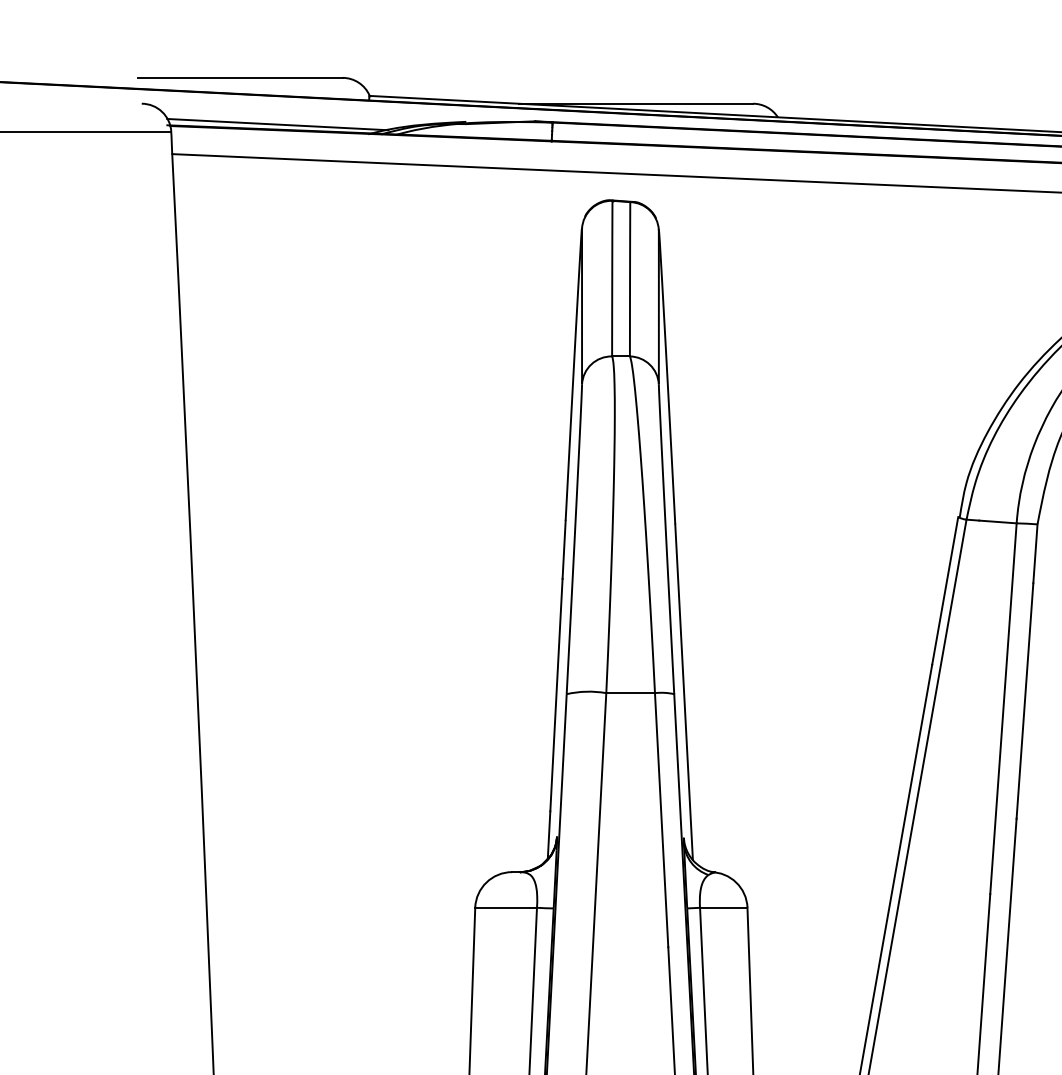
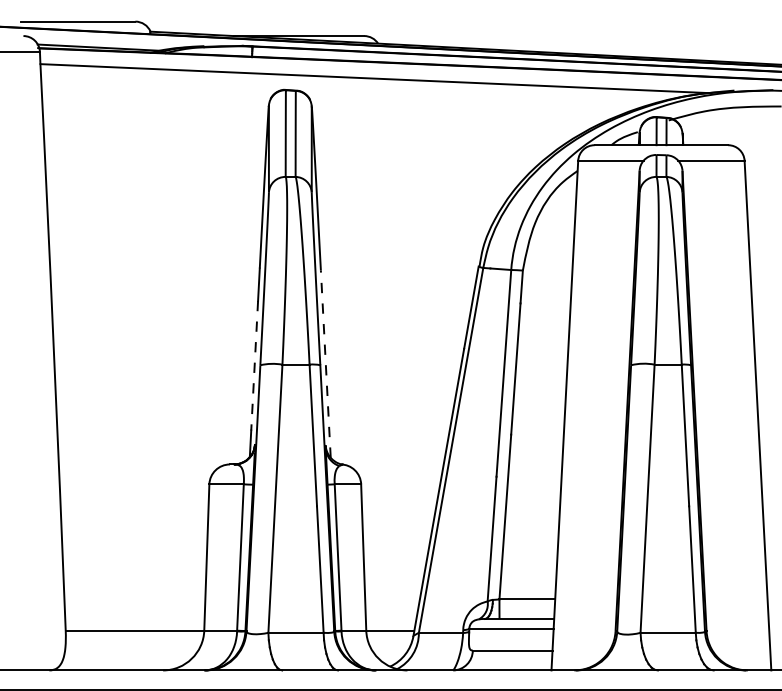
line: (683, 692) -> (325, 364), solid -> dashed
line: (556, 694) -> (254, 365), solid -> dashed

